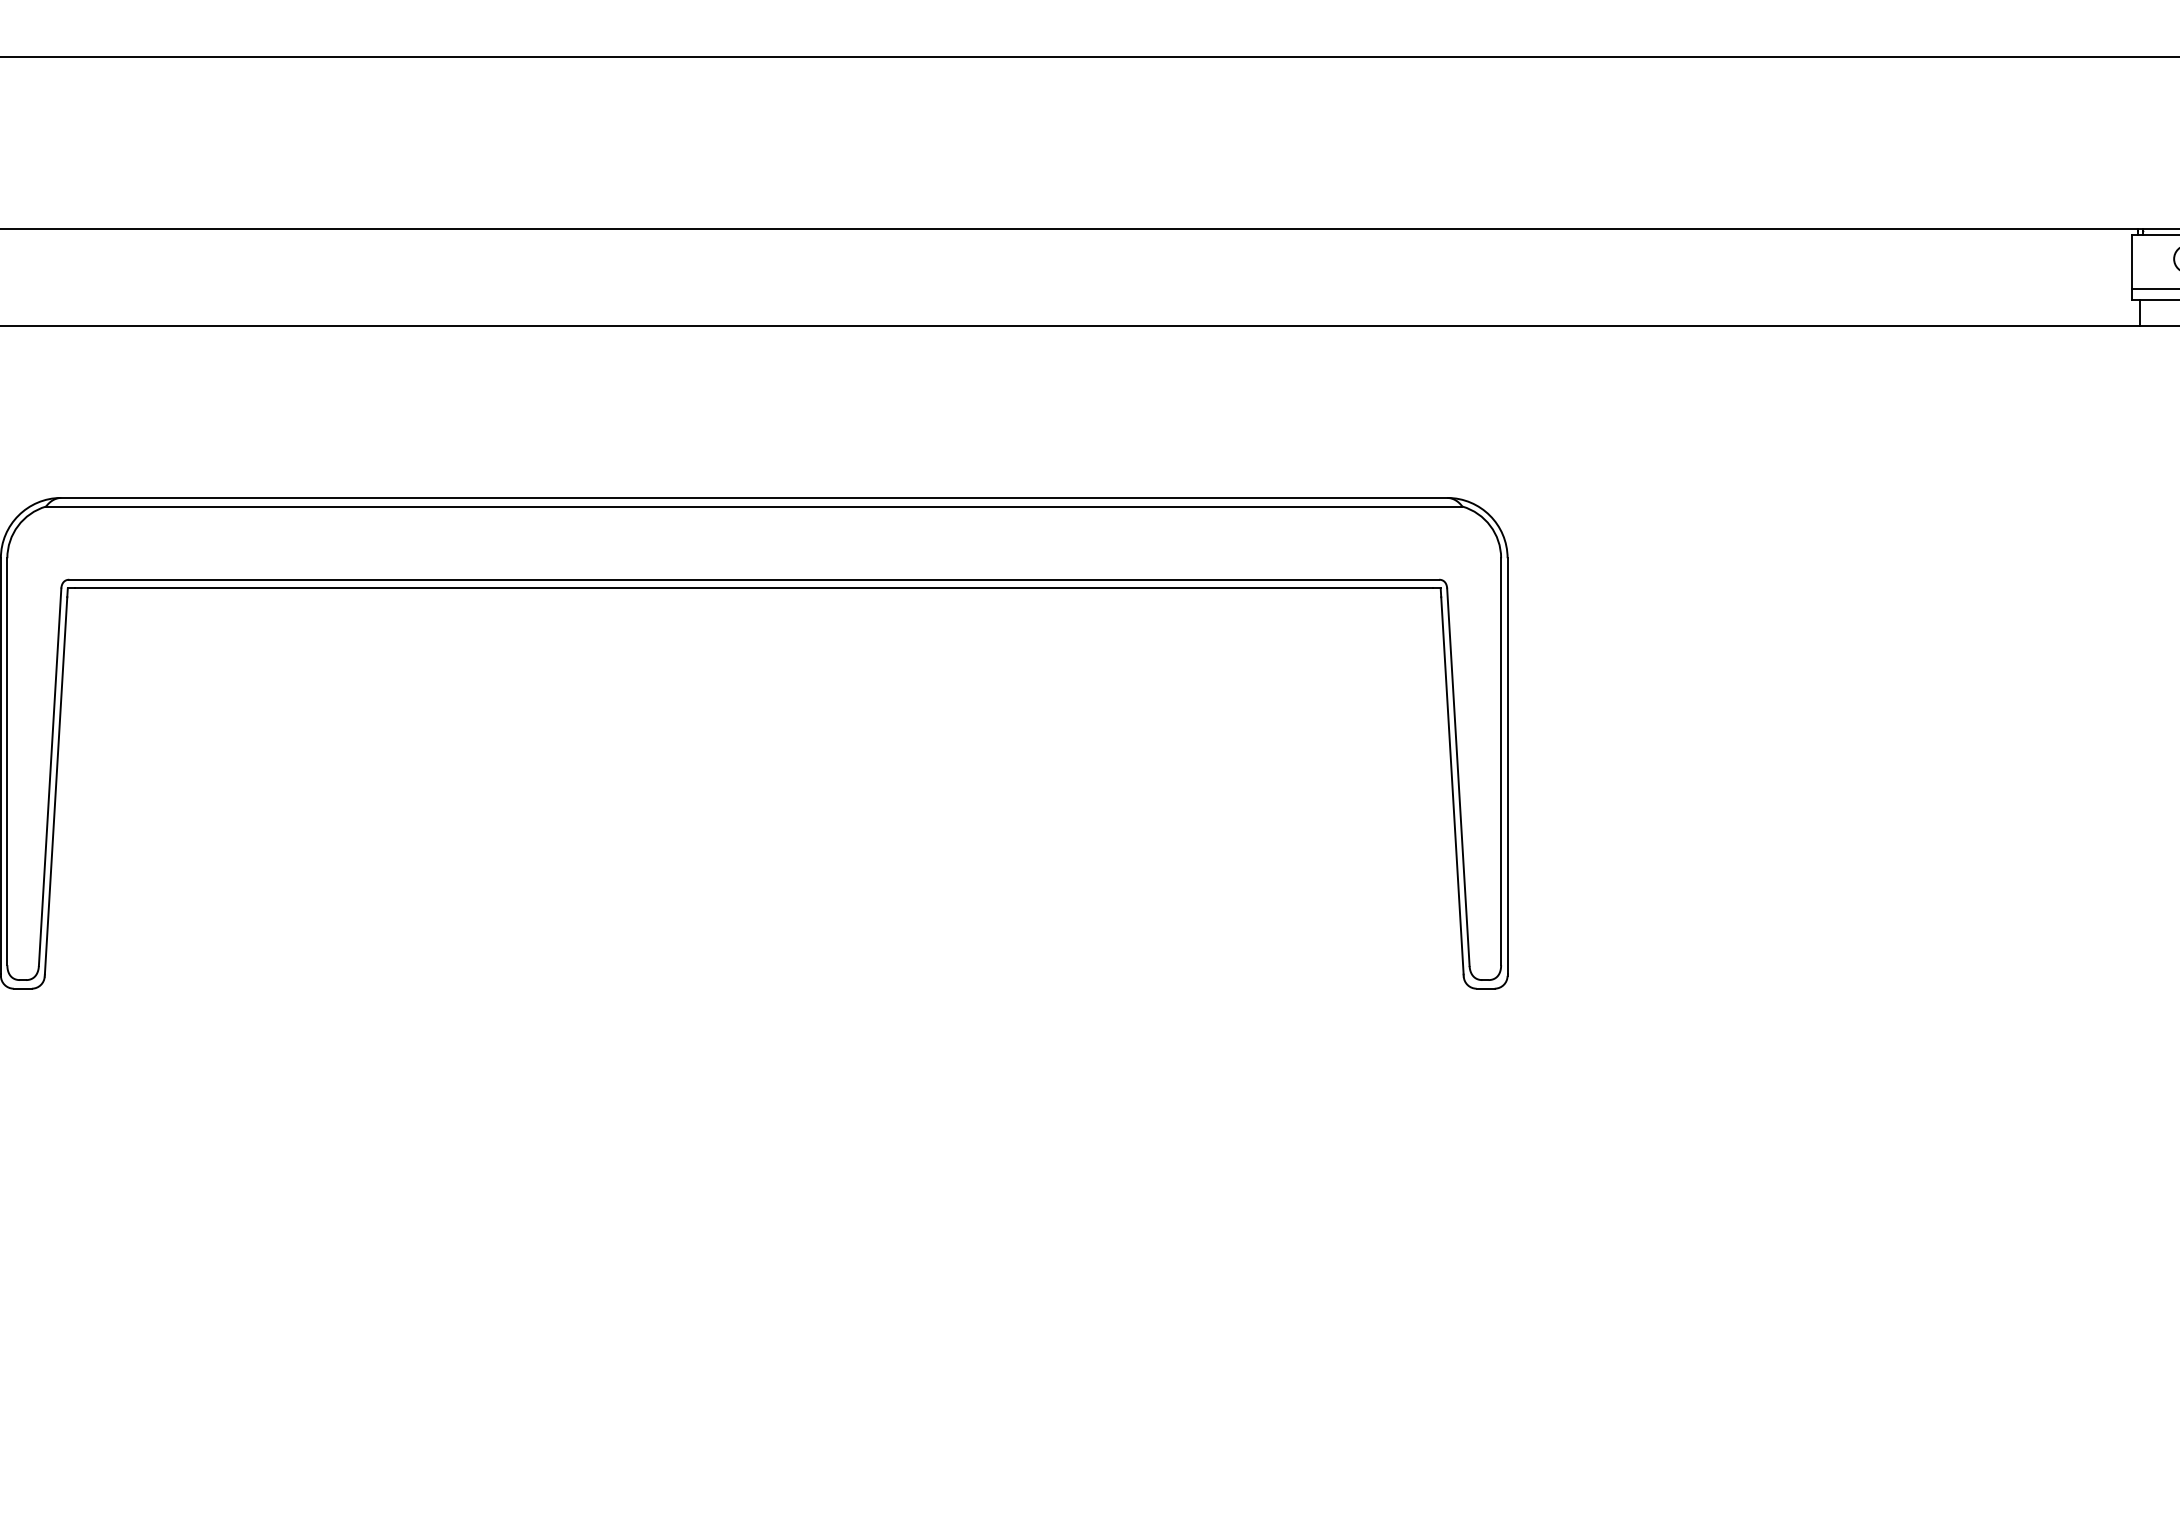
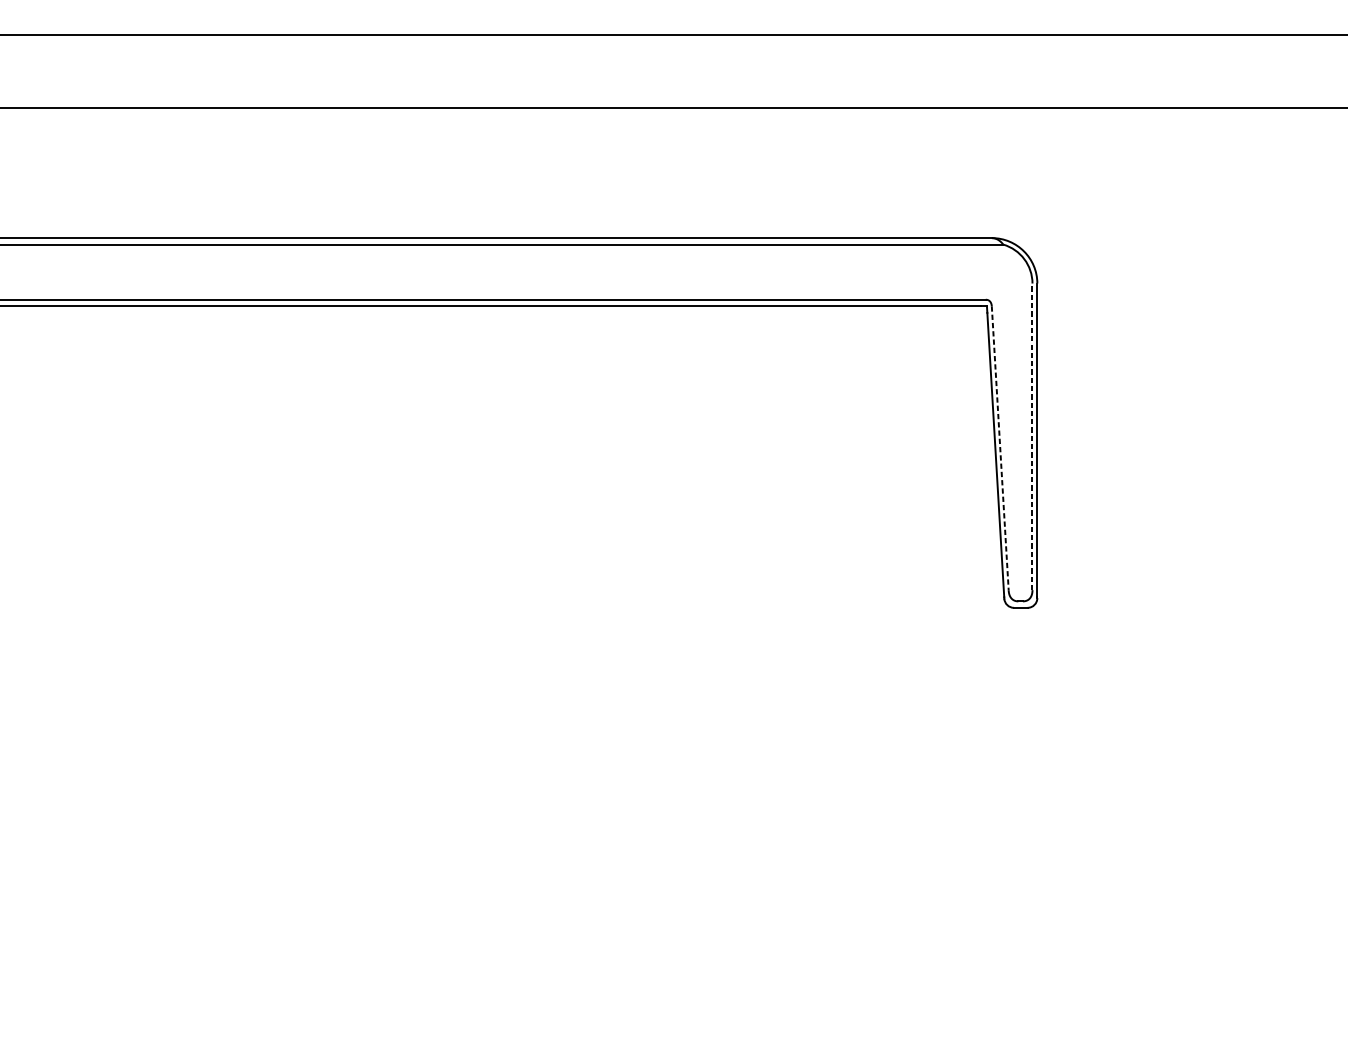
line: (1501, 761) -> (1032, 436), solid -> dashed
line: (1458, 777) -> (1000, 448), solid -> dashed

